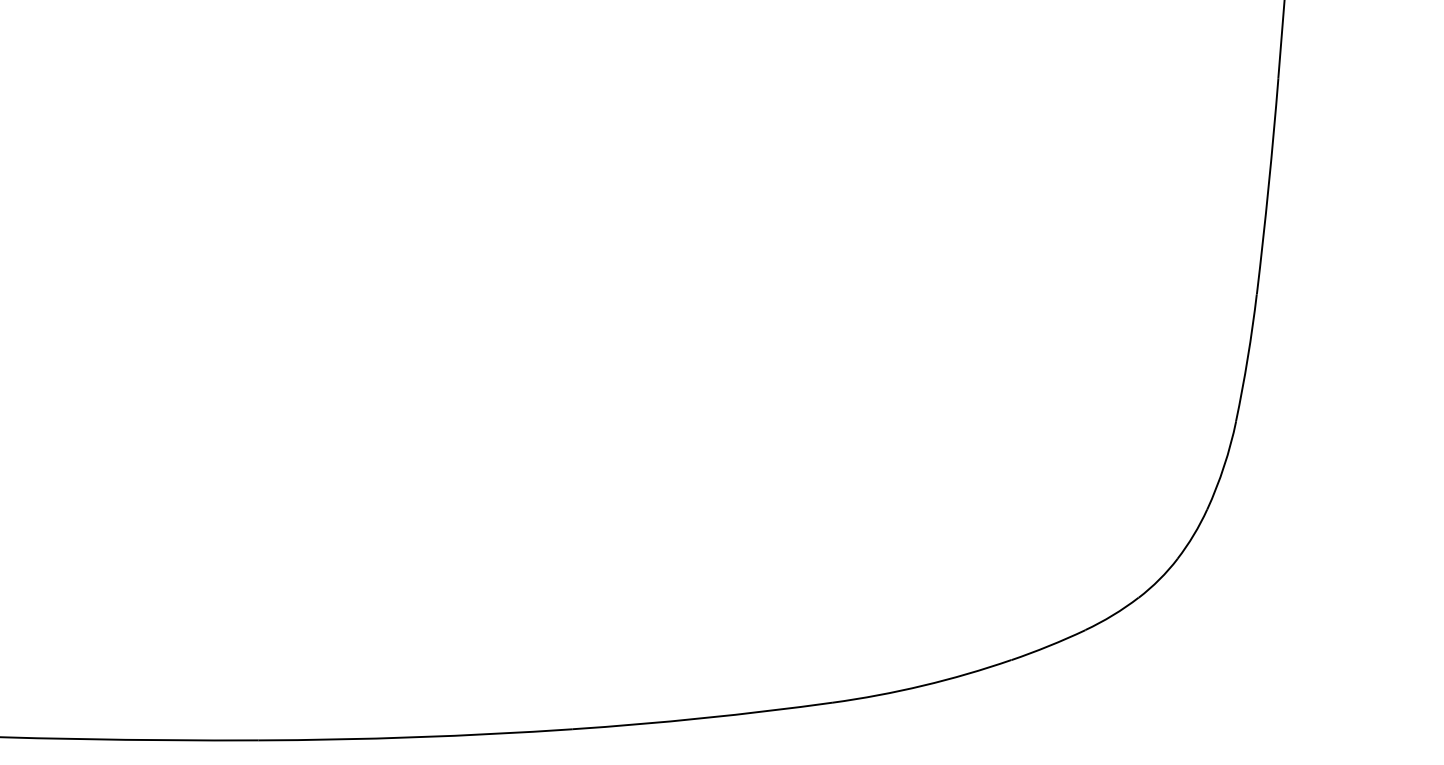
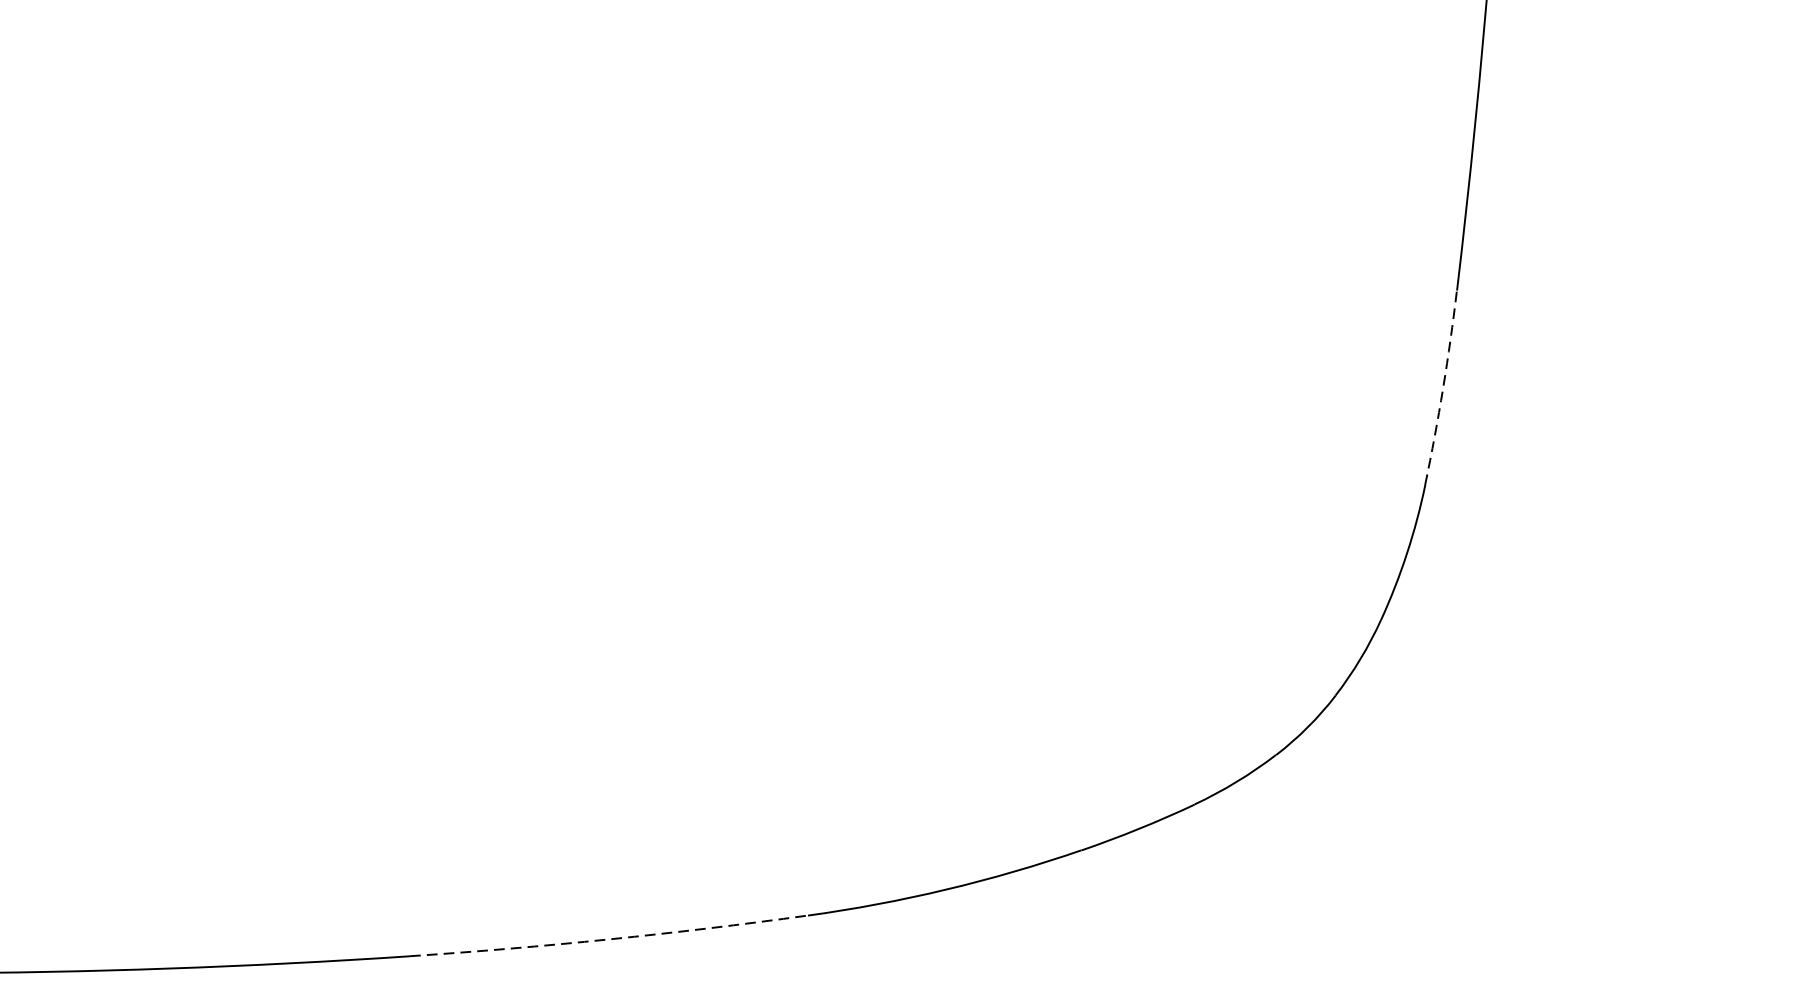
arc: (1247, 358) -> (1442, 388), solid -> dashed
arc: (703, 718) -> (610, 939), solid -> dashed

